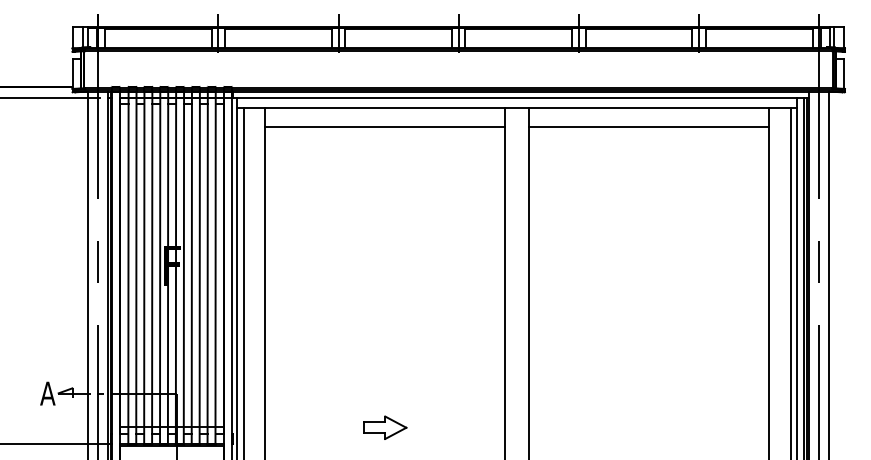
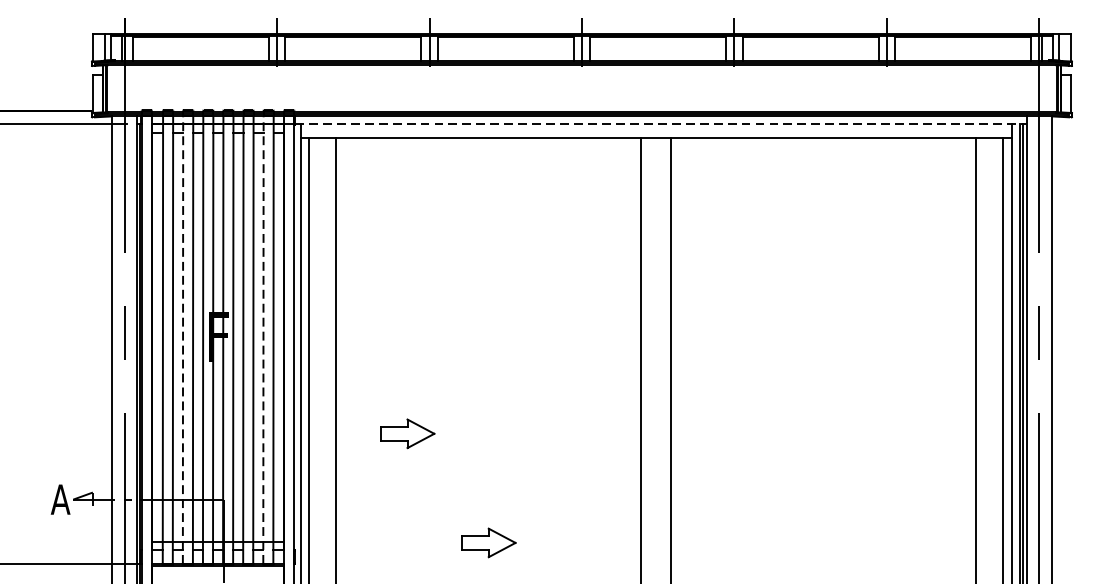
line: (521, 97) -> (661, 123), solid -> dashed
line: (385, 127) -> (489, 161), removed
line: (649, 127) -> (824, 161), removed
line: (144, 267) -> (183, 339), solid -> dashed
line: (207, 267) -> (263, 339), solid -> dashed
part: (321, 341) -> (407, 433), added

